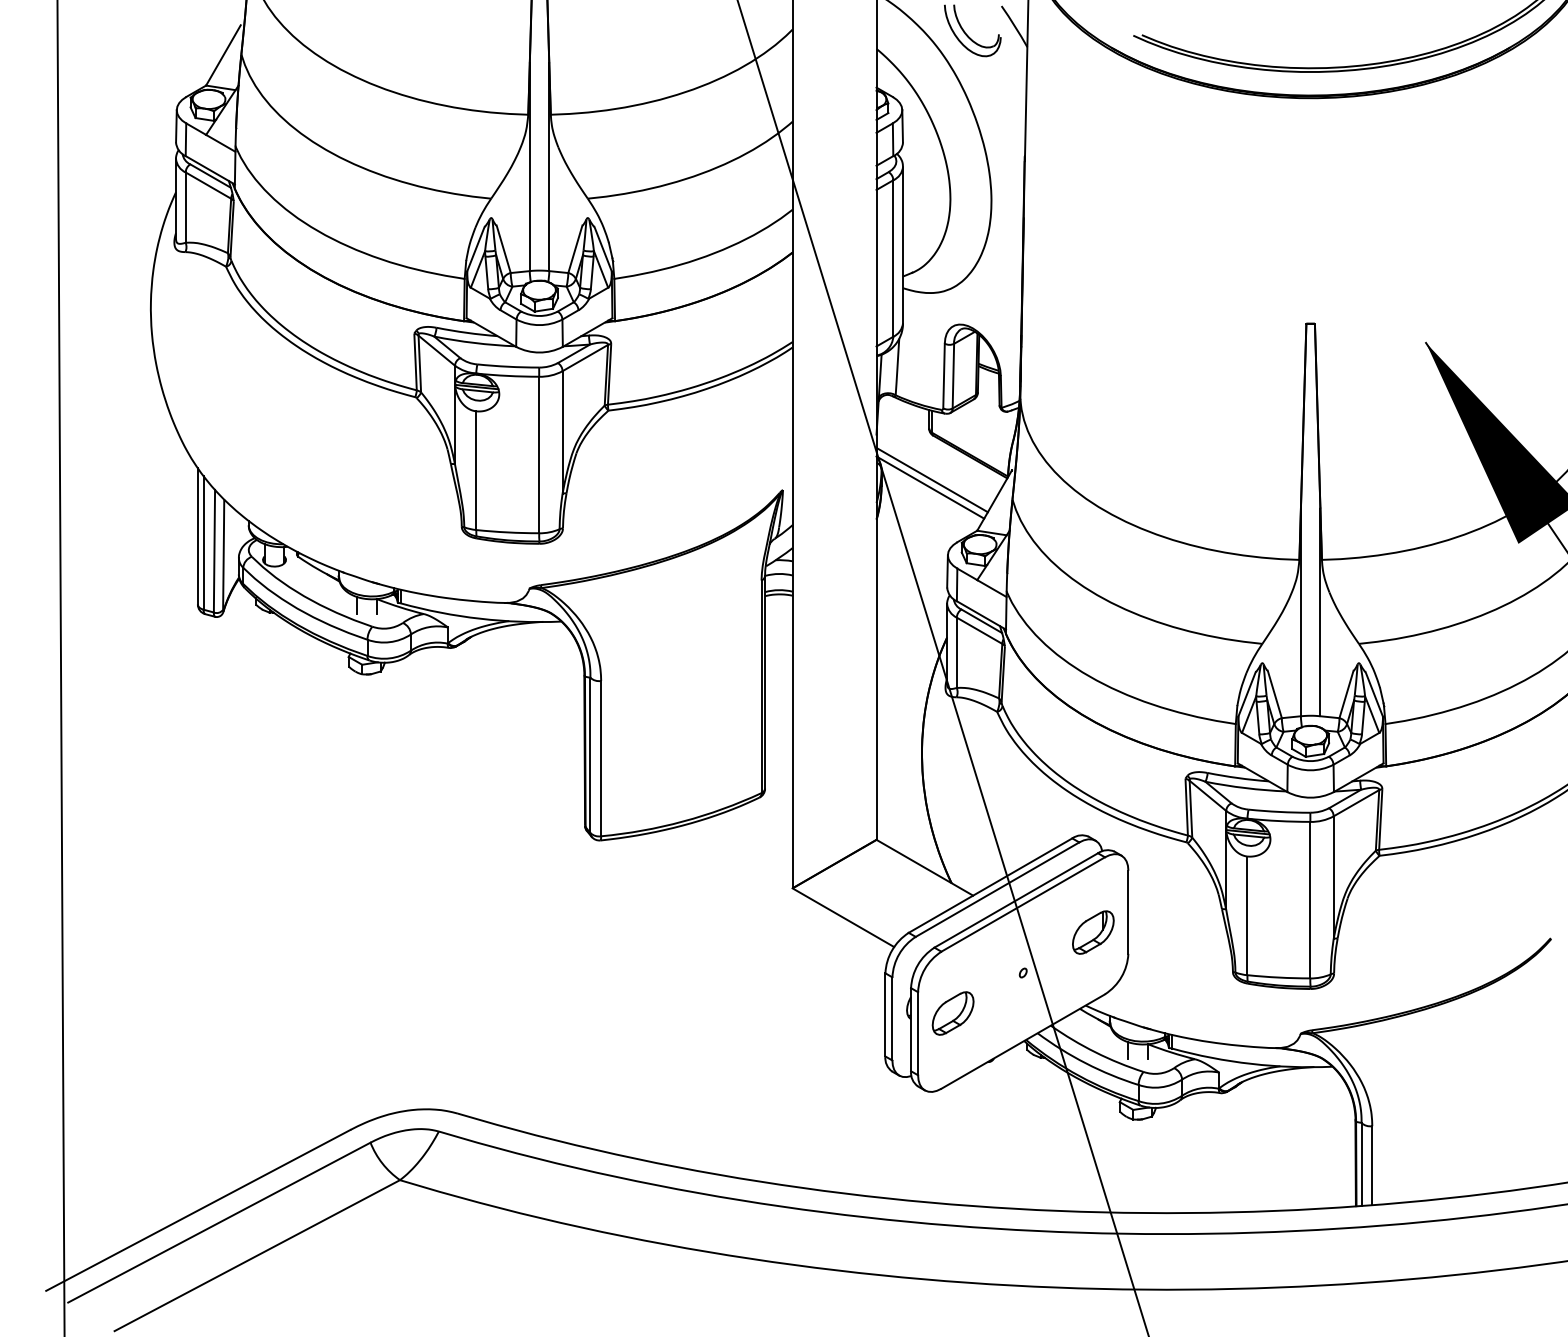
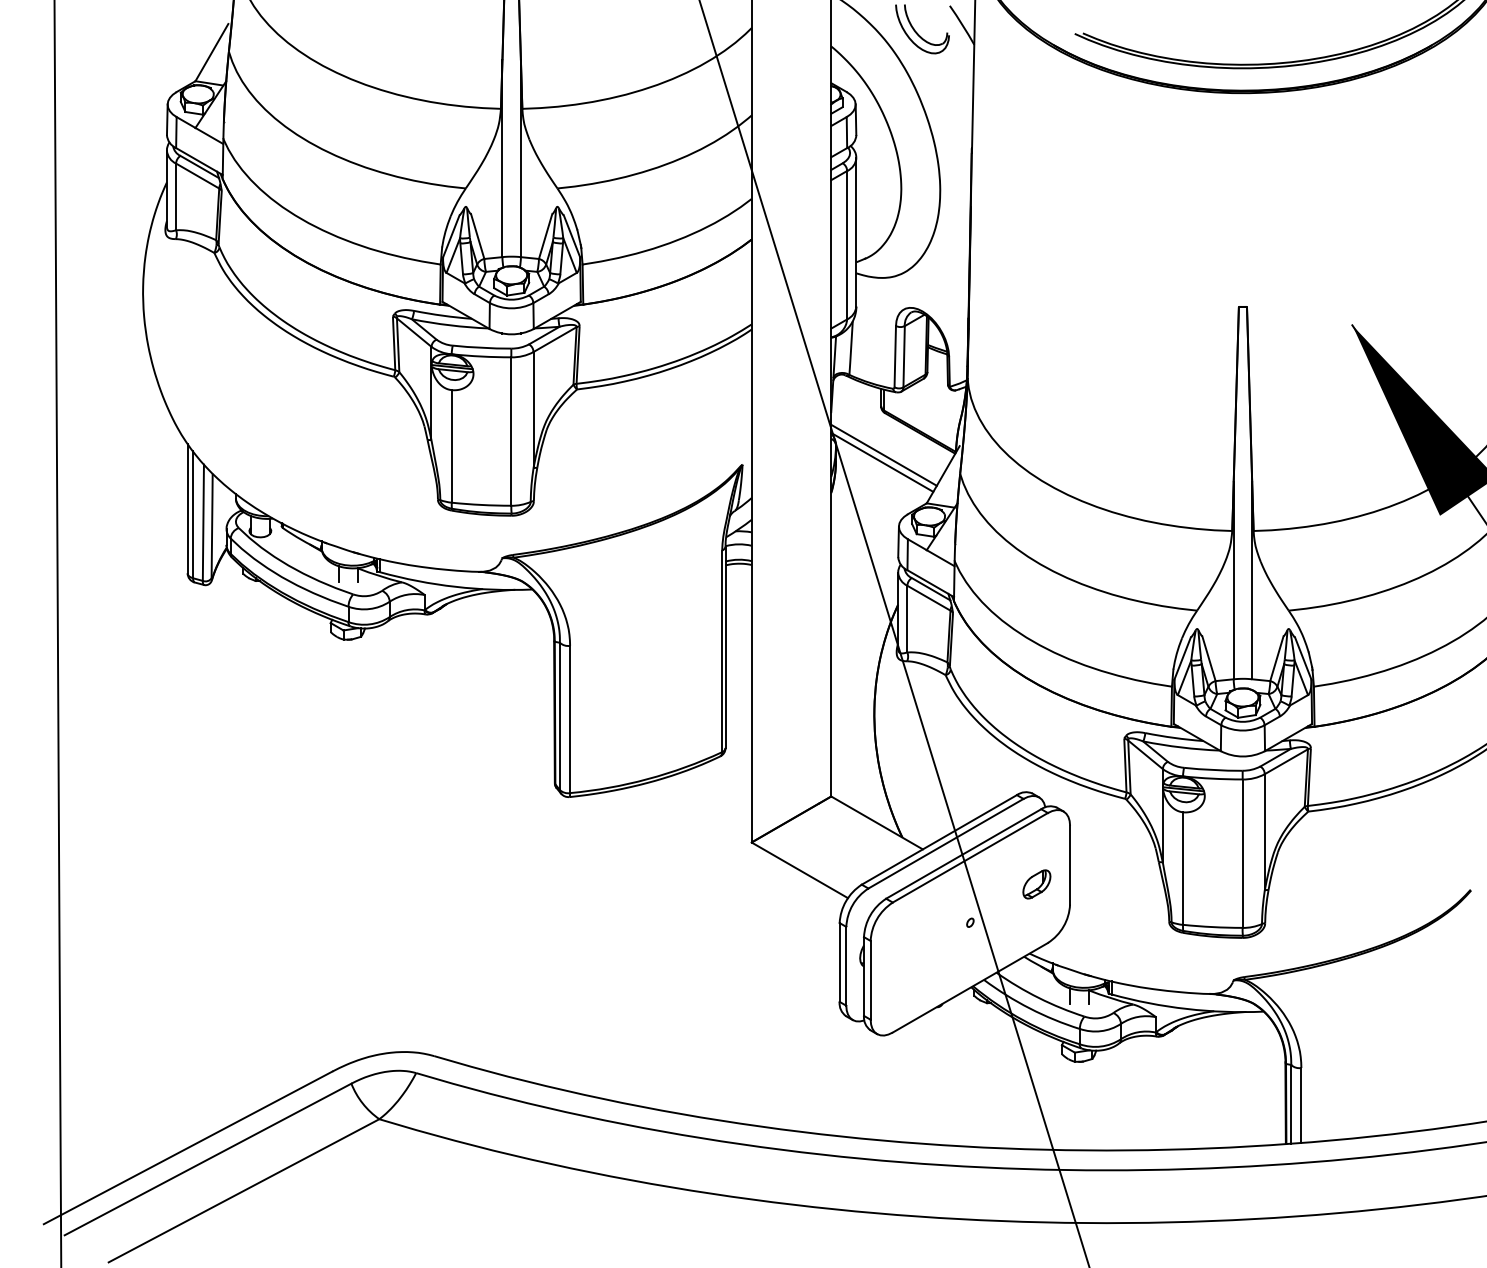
part: (1092, 932) -> (1036, 884), size x0.7
part: (952, 1013) -> (903, 961), removed

